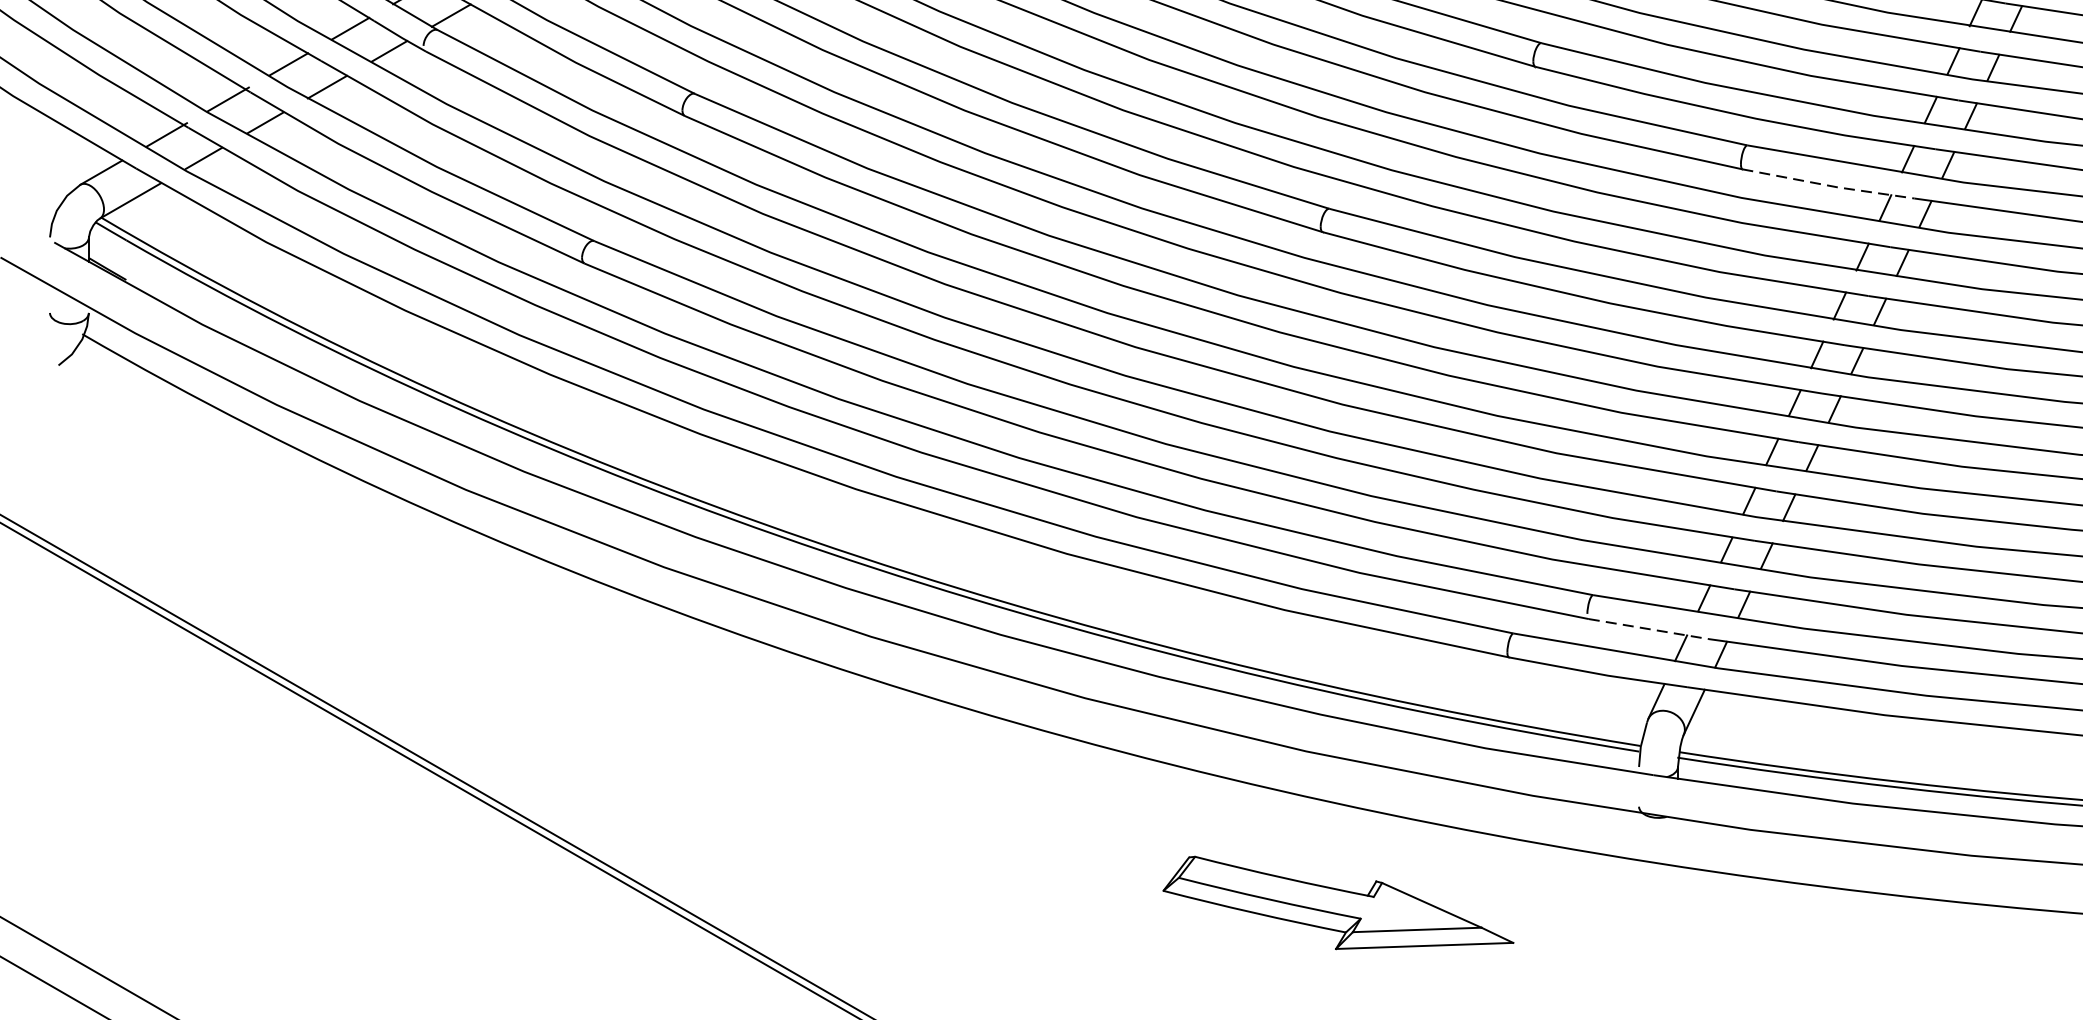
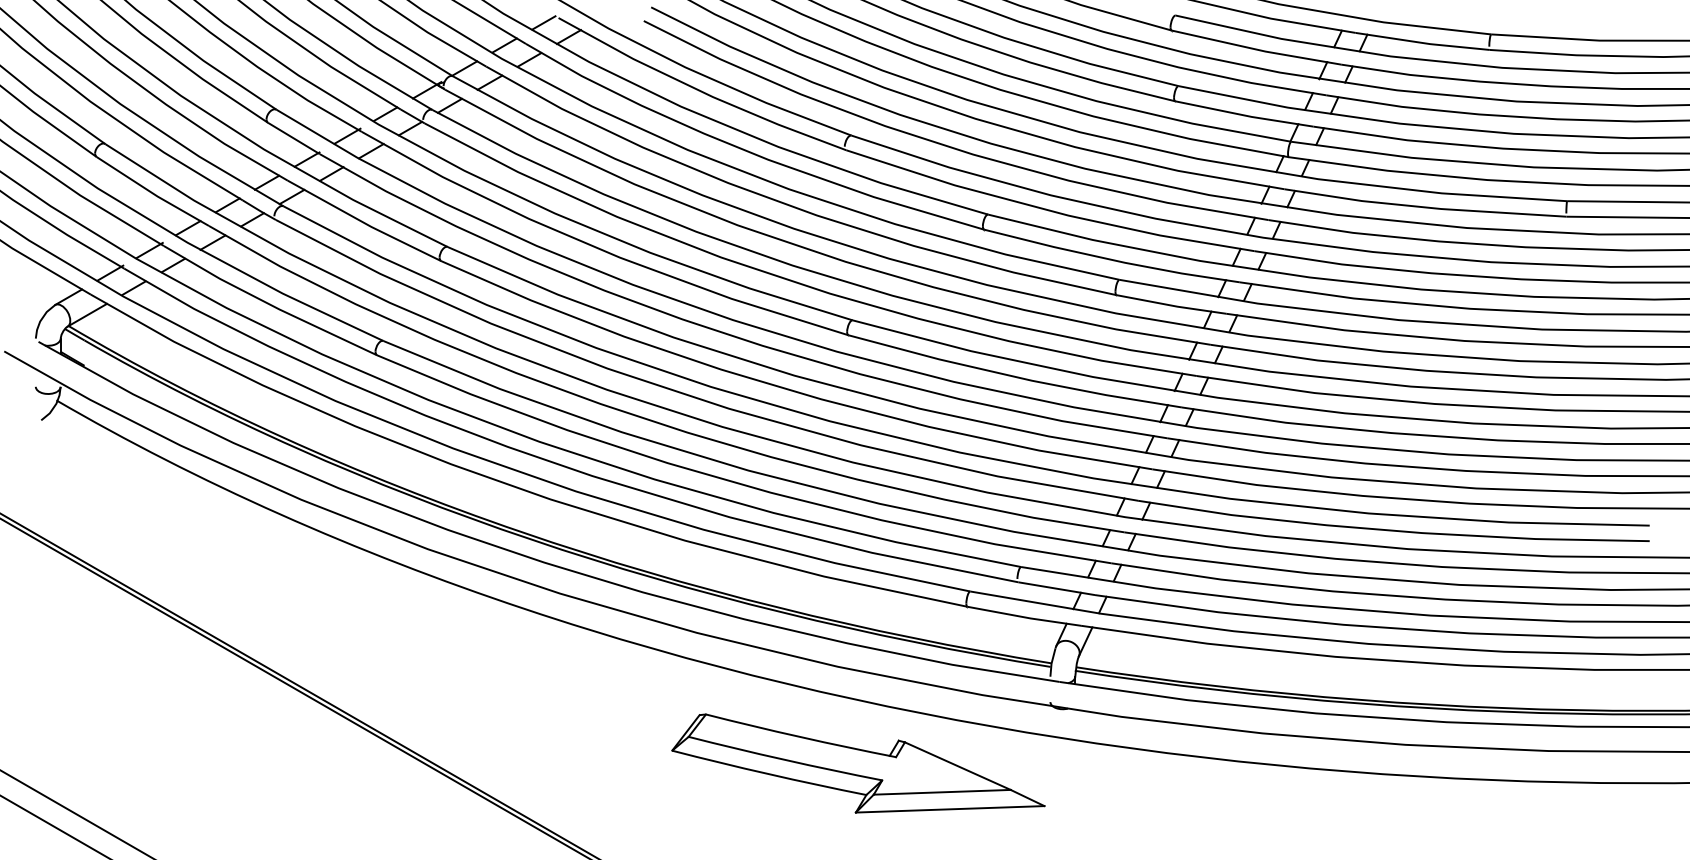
line: (1828, 185) -> (1171, 305), dashed -> solid
line: (1648, 628) -> (1056, 588), dashed -> solid
part: (1338, 902) -> (858, 763), size x1.67

